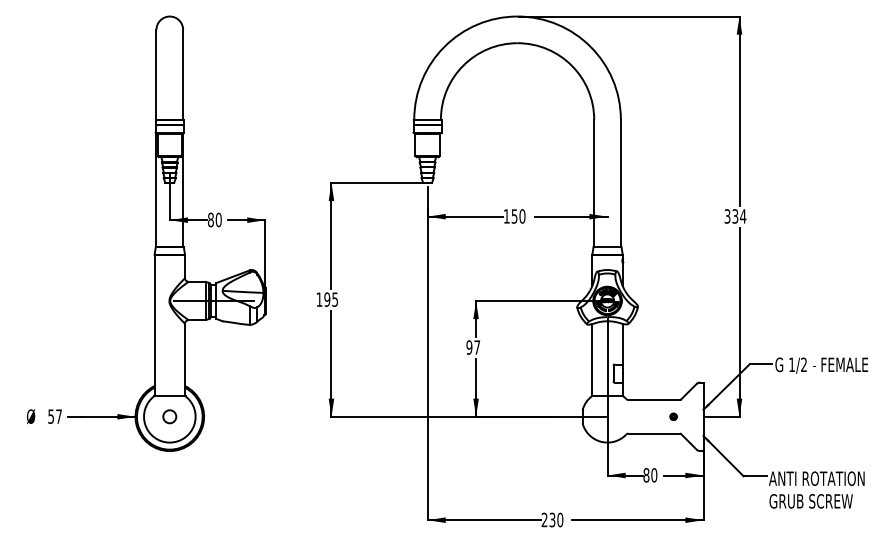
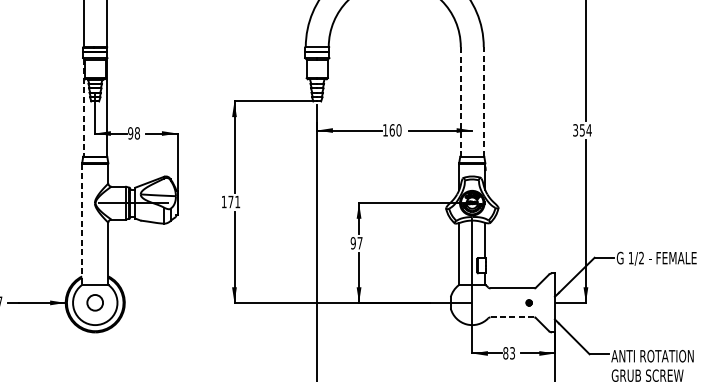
line: (594, 183) -> (461, 101), solid -> dashed
line: (620, 183) -> (483, 101), solid -> dashed
line: (156, 190) -> (83, 107), solid -> dashed
text: (735, 215) -> (582, 129), 334 -> 354
text: (514, 216) -> (392, 130), 150 -> 160
text: (214, 220) -> (133, 133), 80 -> 98
text: (330, 299) -> (233, 201), 195 -> 171
line: (154, 326) -> (82, 225), solid -> dashed
circle: (169, 416) -> (94, 302), size x1.4
line: (654, 433) -> (512, 317), solid -> dashed
text: (654, 475) -> (512, 353), 80 -> 83

